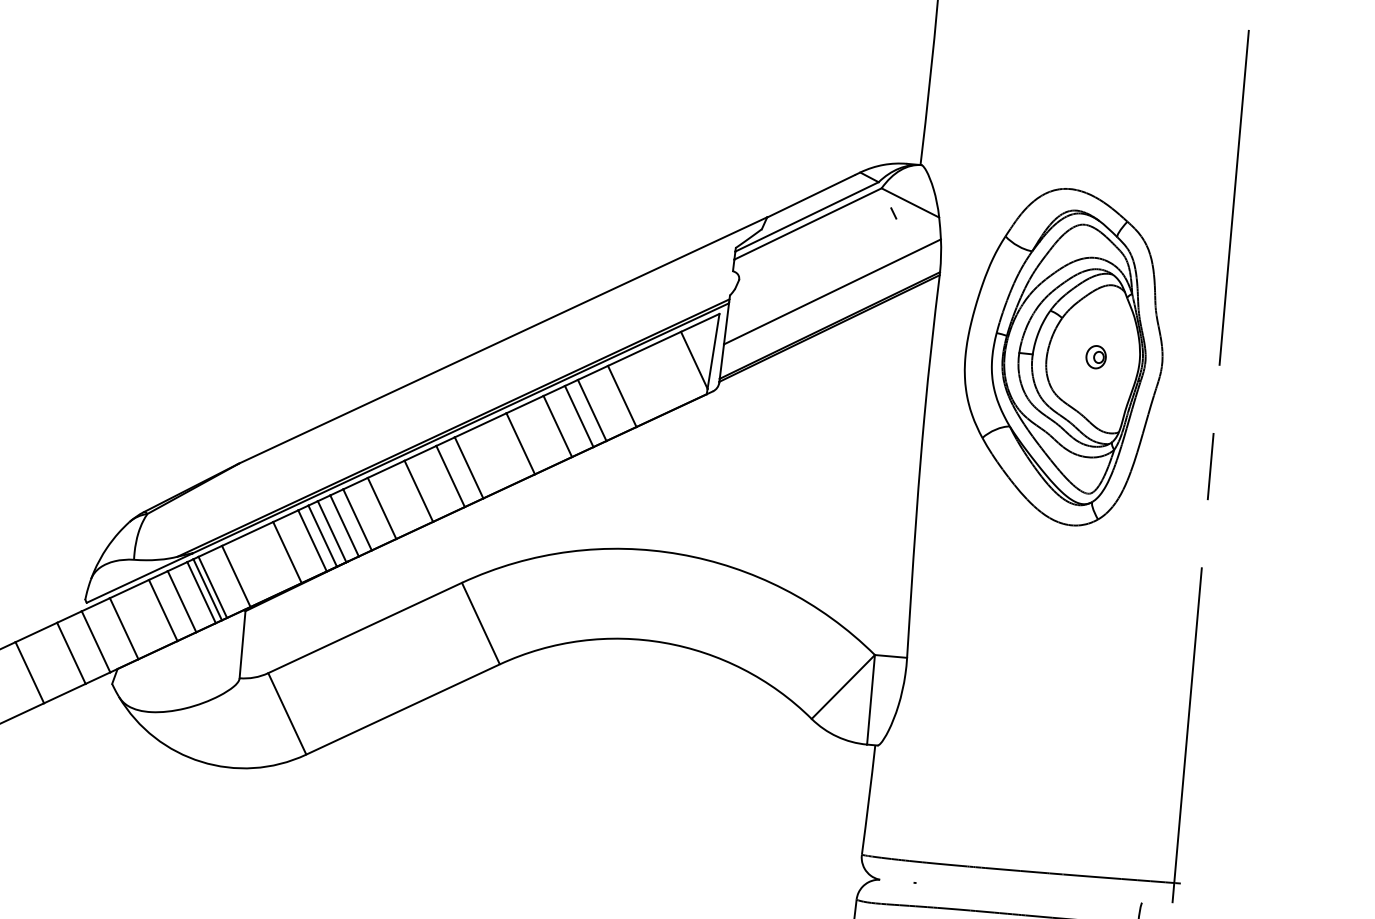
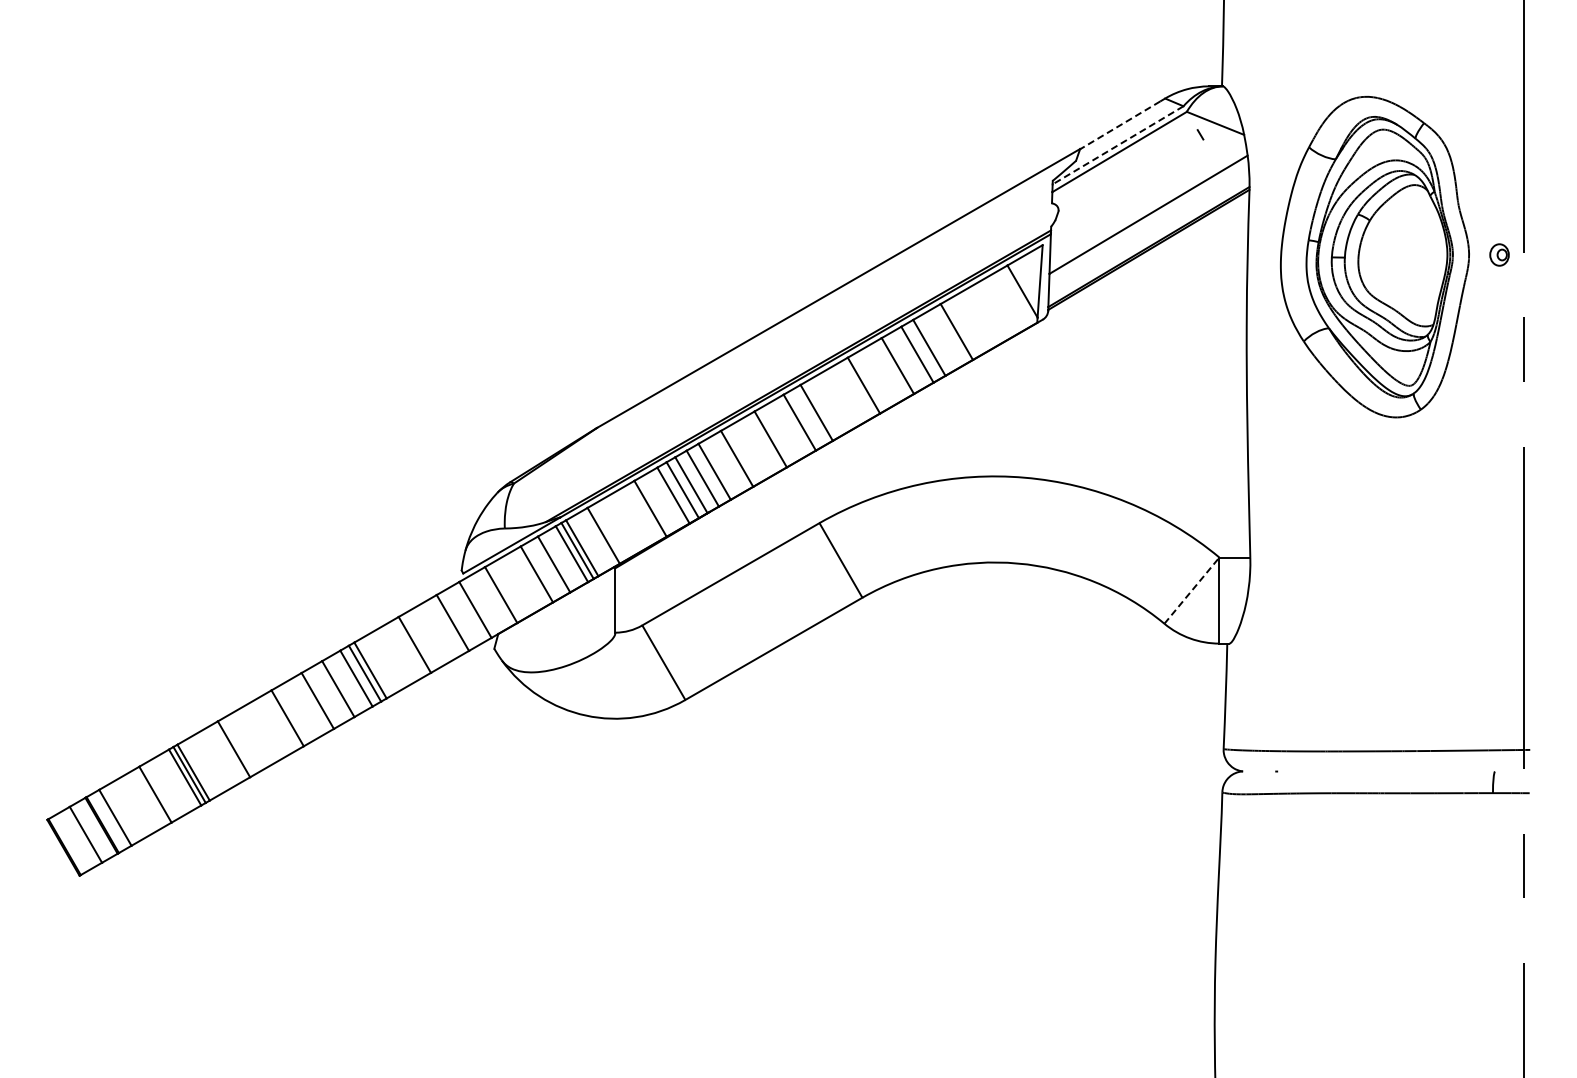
line: (811, 196) -> (1120, 125), solid -> dashed
line: (806, 217) -> (1117, 145), solid -> dashed
part: (1096, 356) -> (1499, 254), moved
line: (843, 686) -> (1192, 590), solid -> dashed

